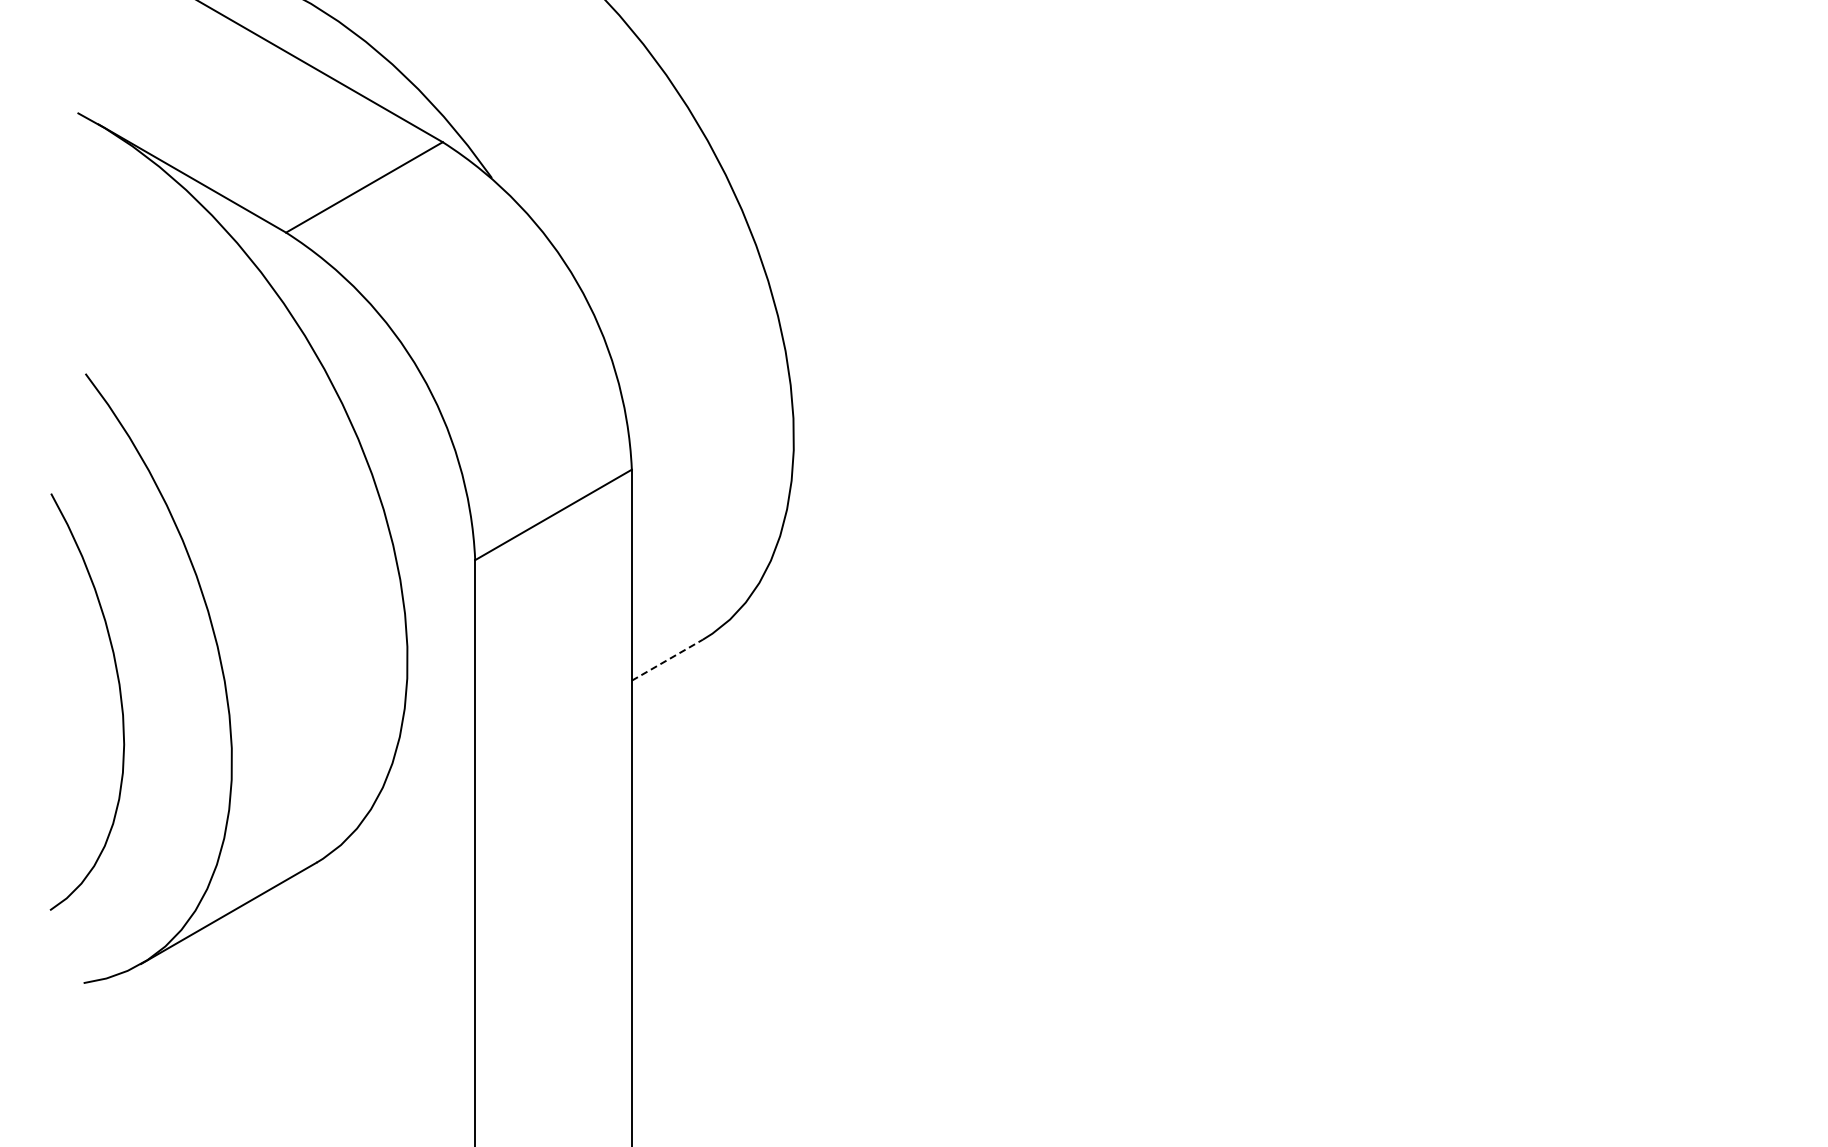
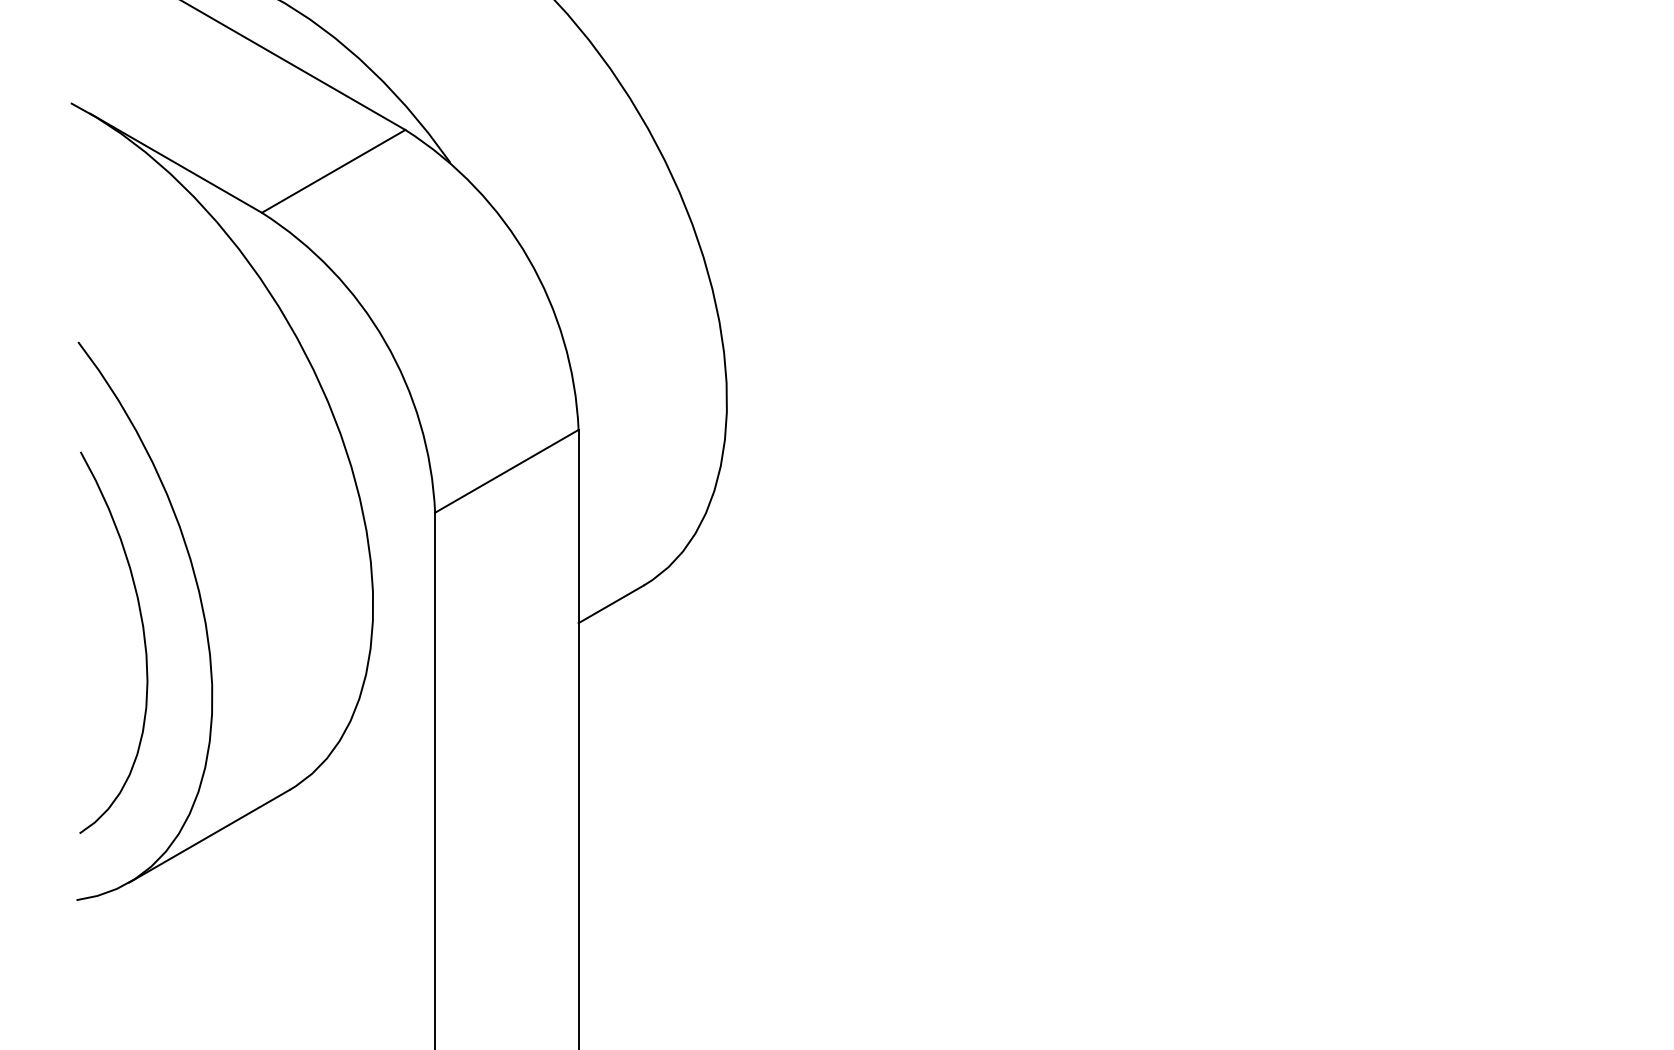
line: (667, 659) -> (611, 603), dashed -> solid
curve: (119, 695) -> (143, 636), moved

